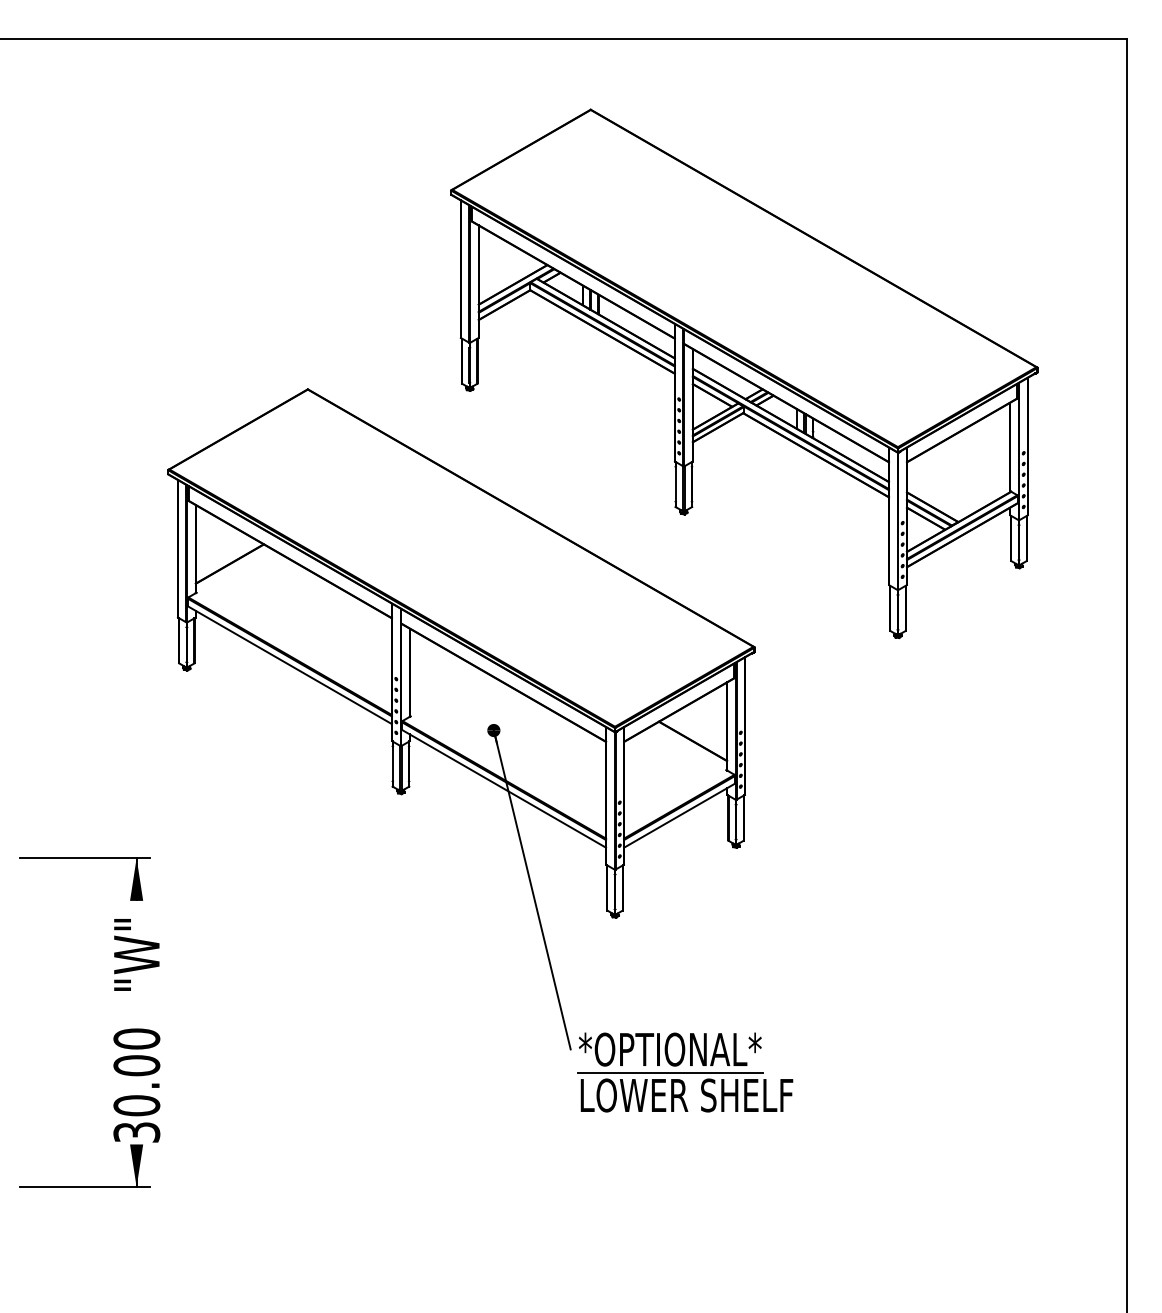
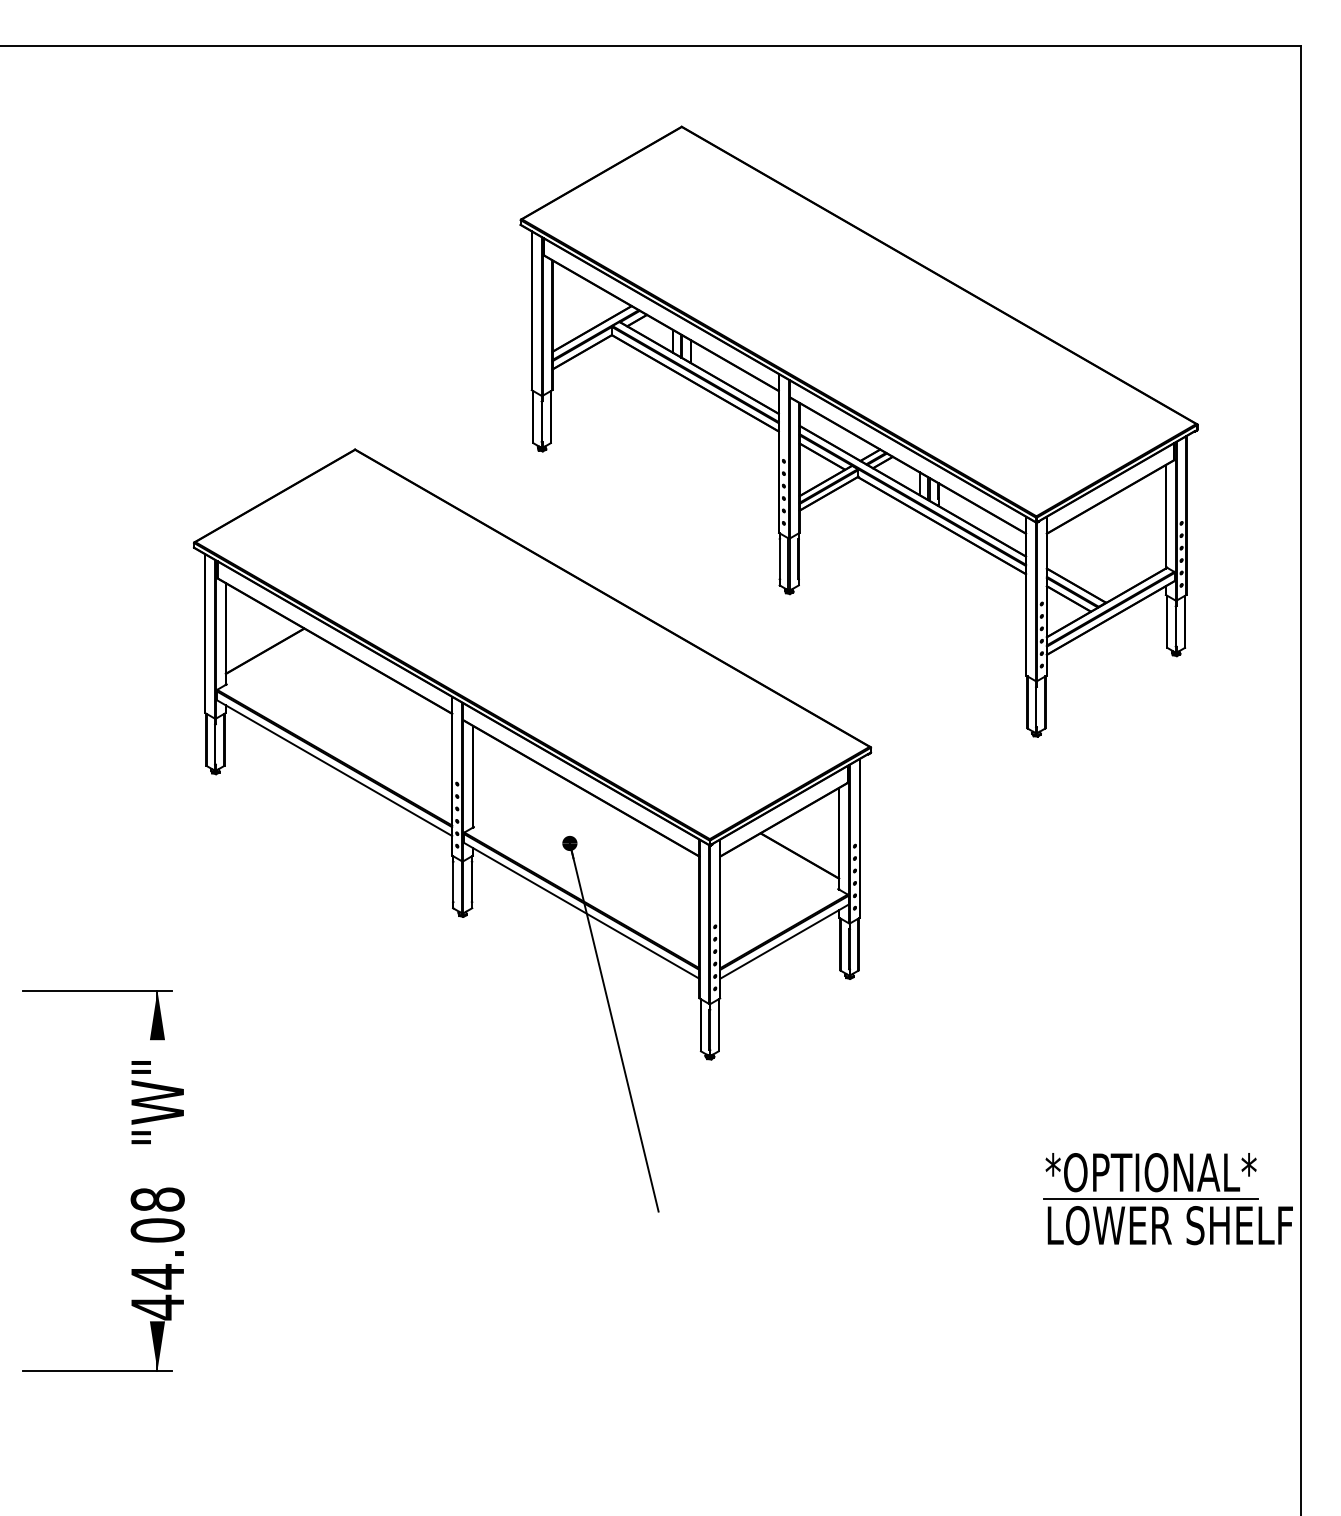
part: (685, 1072) -> (1168, 1199), moved
text: (136, 1085) -> (157, 1253), 30.00 -> 44.08

